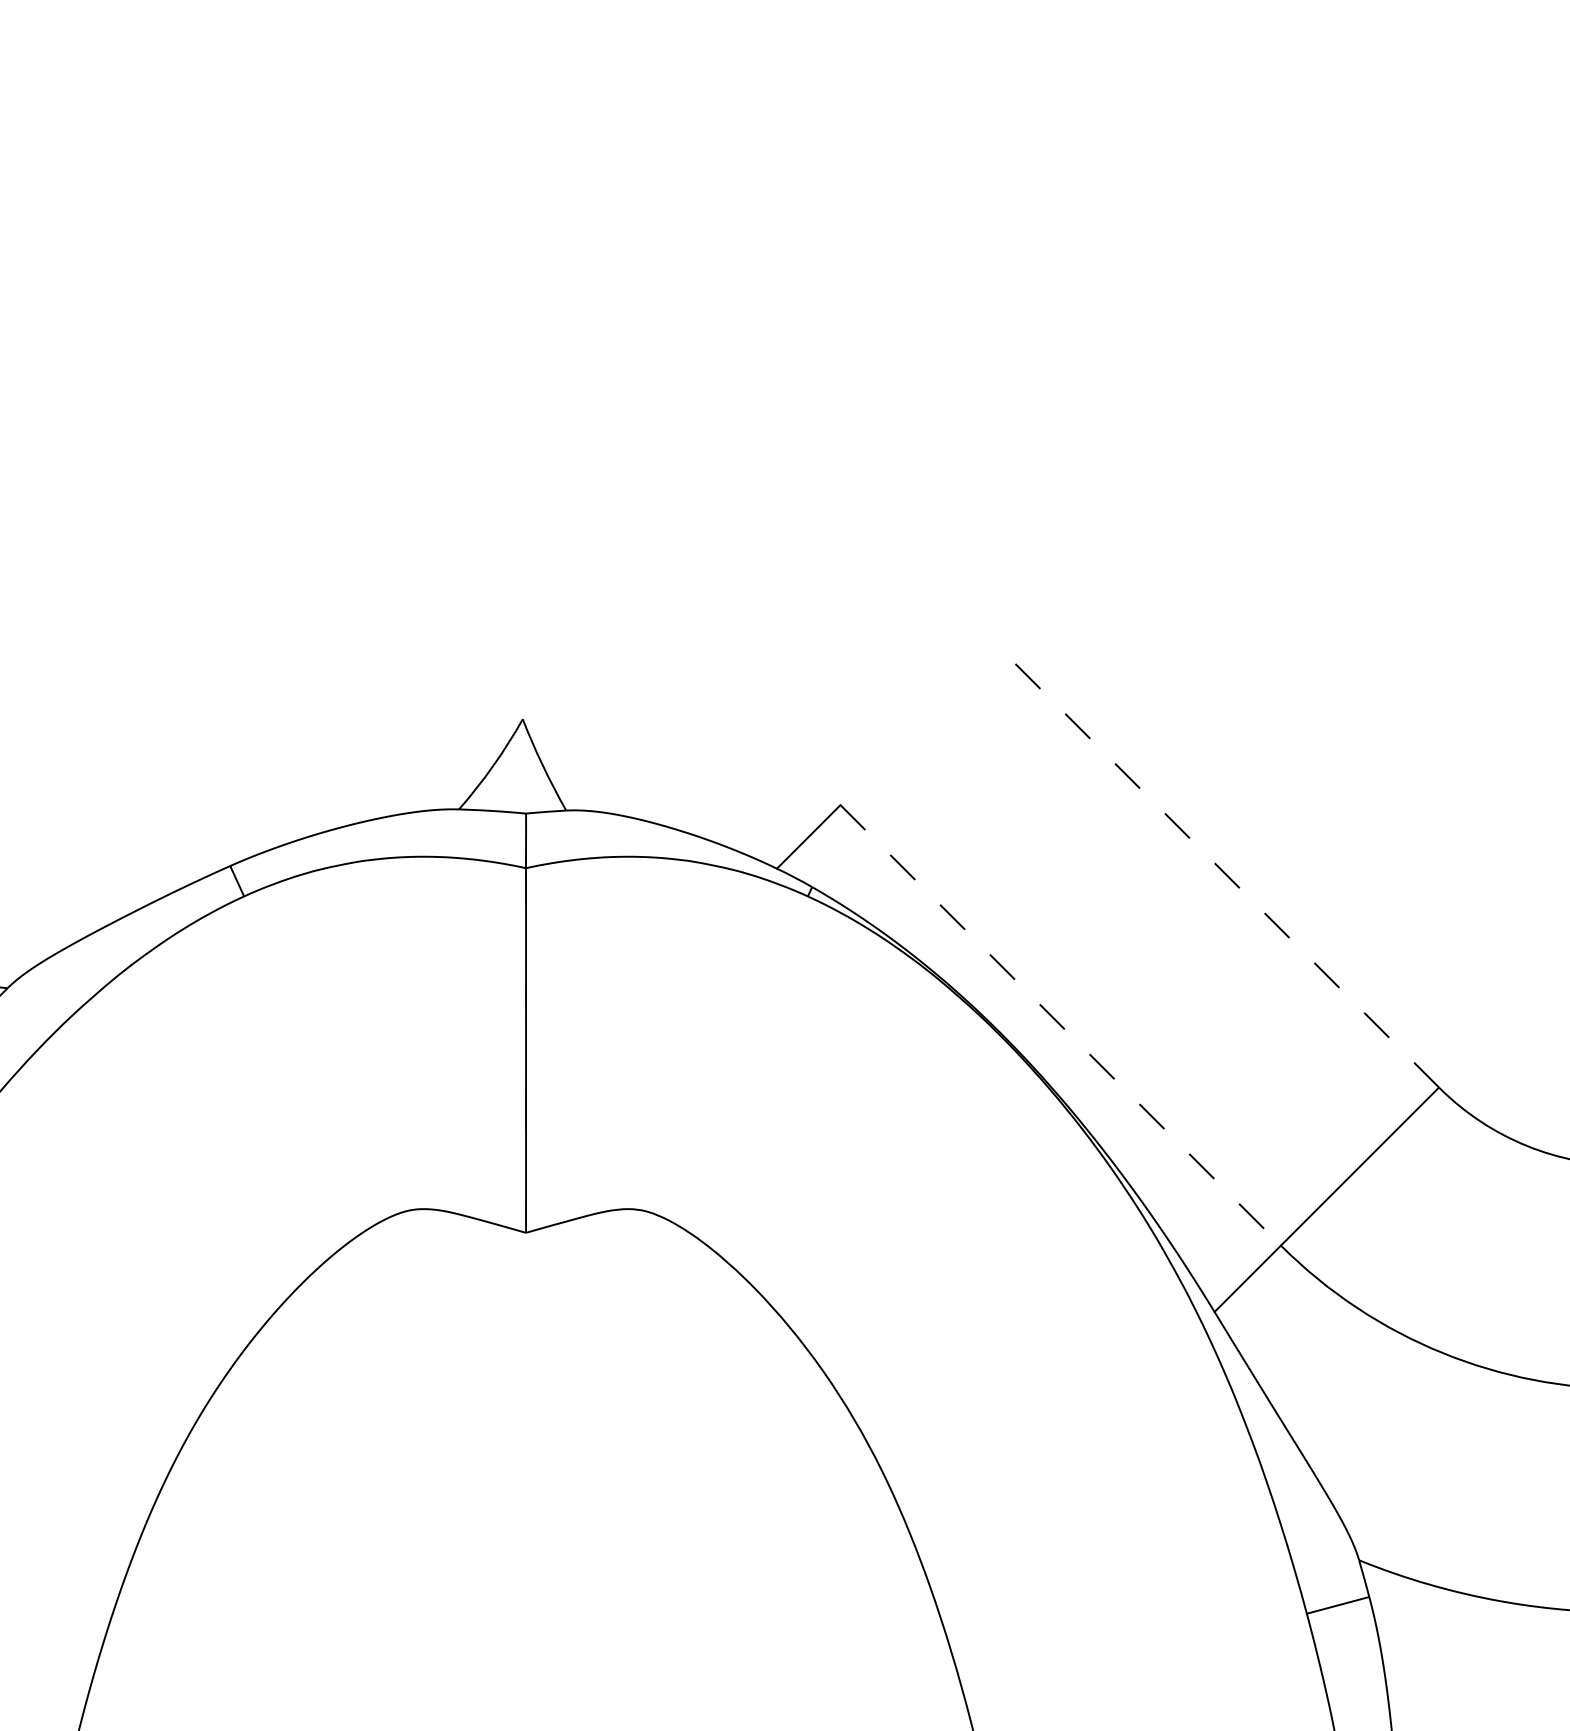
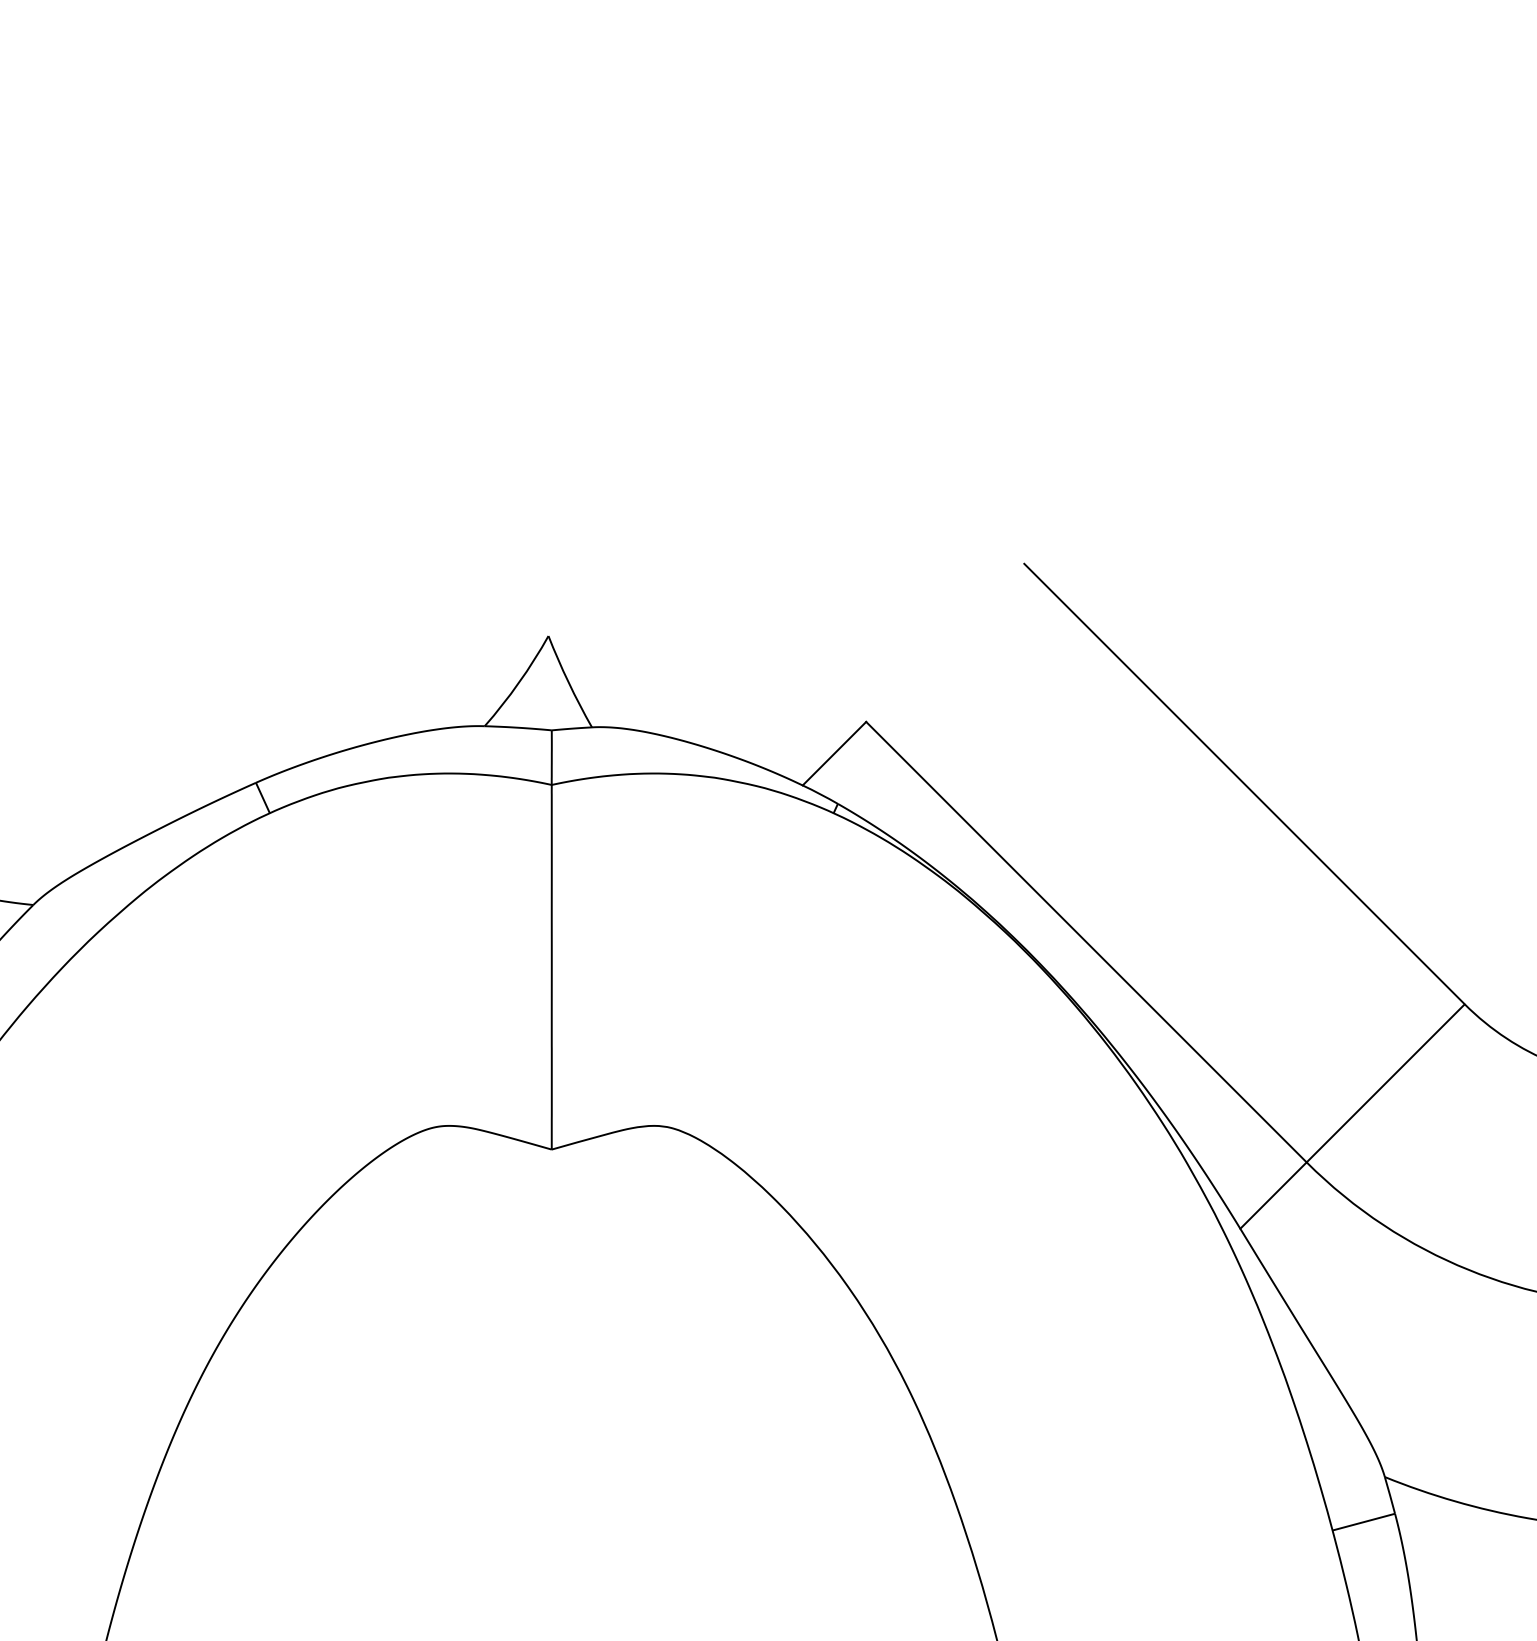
line: (1218, 866) -> (1244, 783), dashed -> solid
line: (1061, 1025) -> (1087, 942), dashed -> solid

